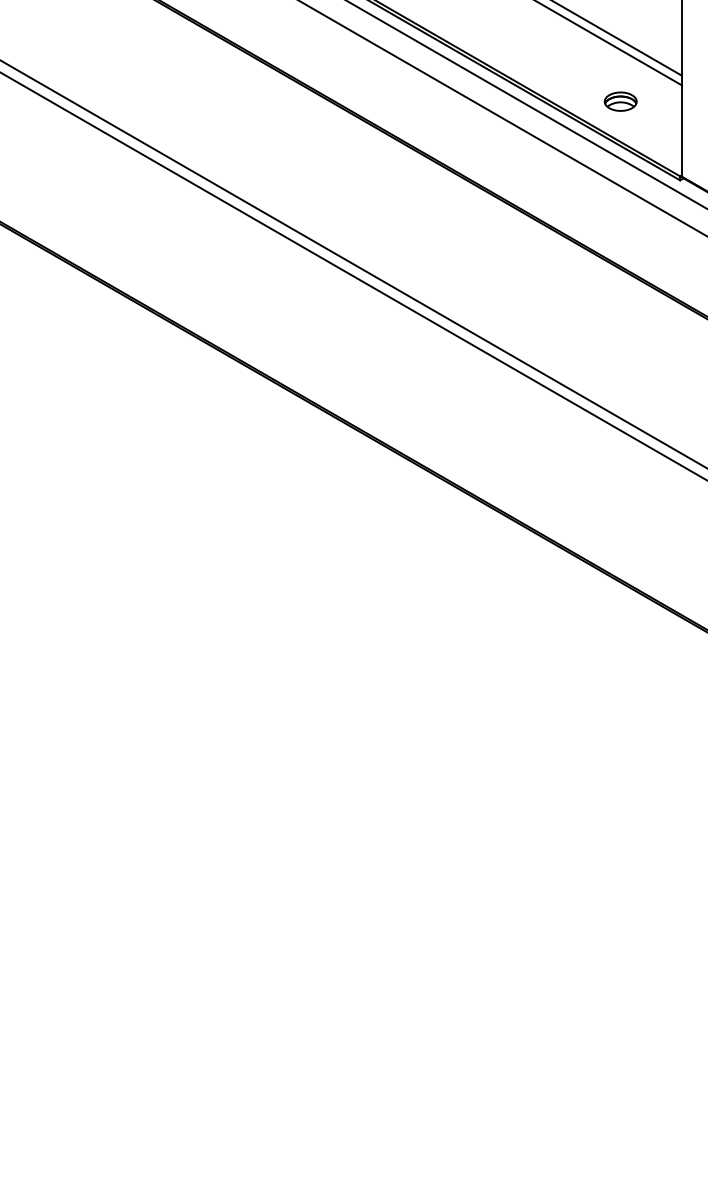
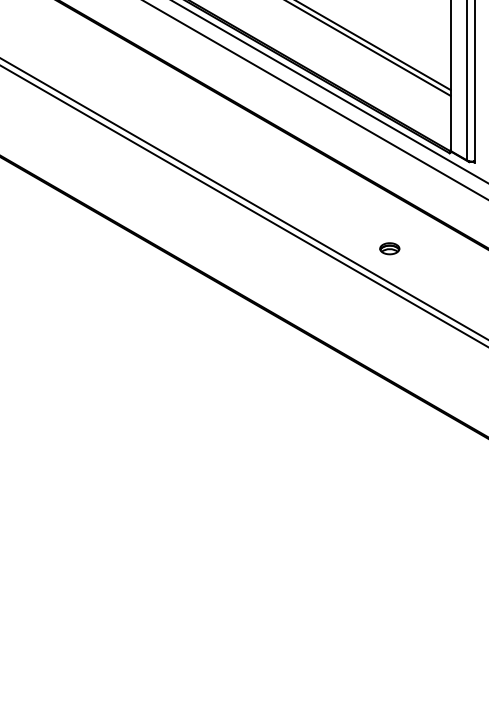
part: (620, 101) -> (389, 248), moved

